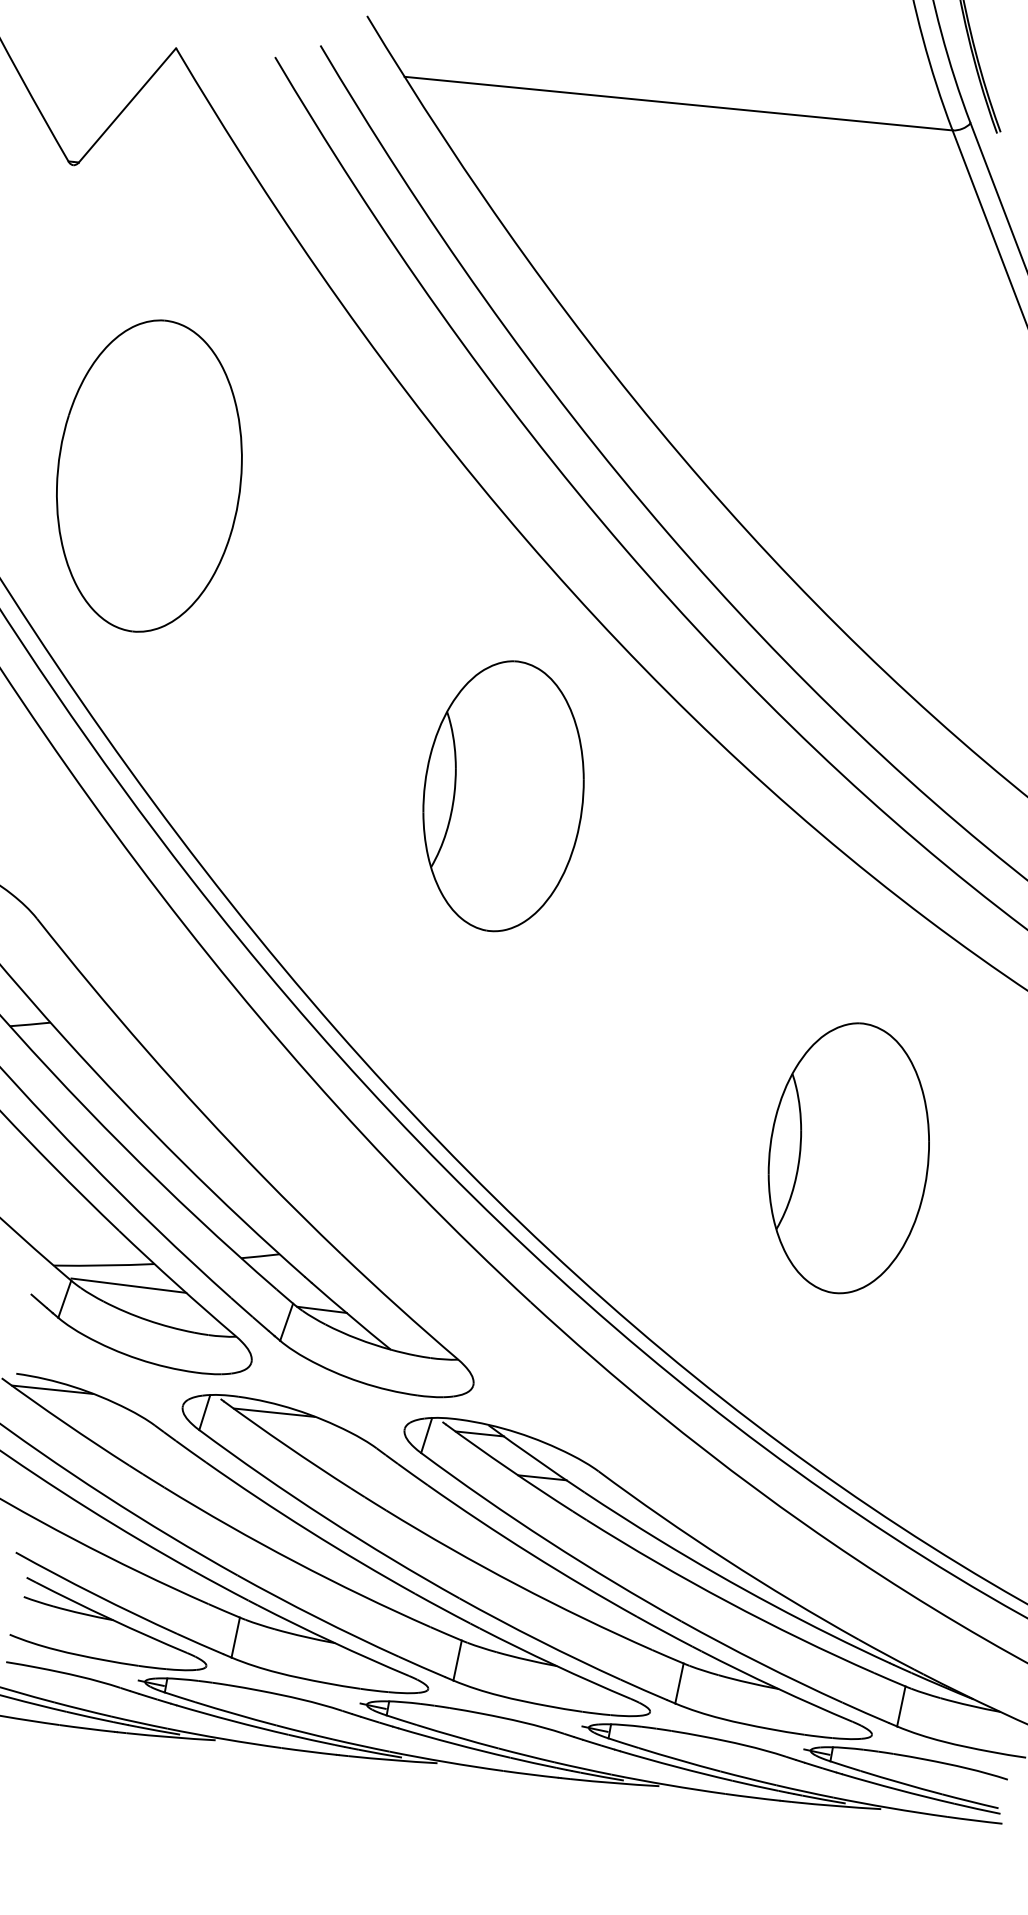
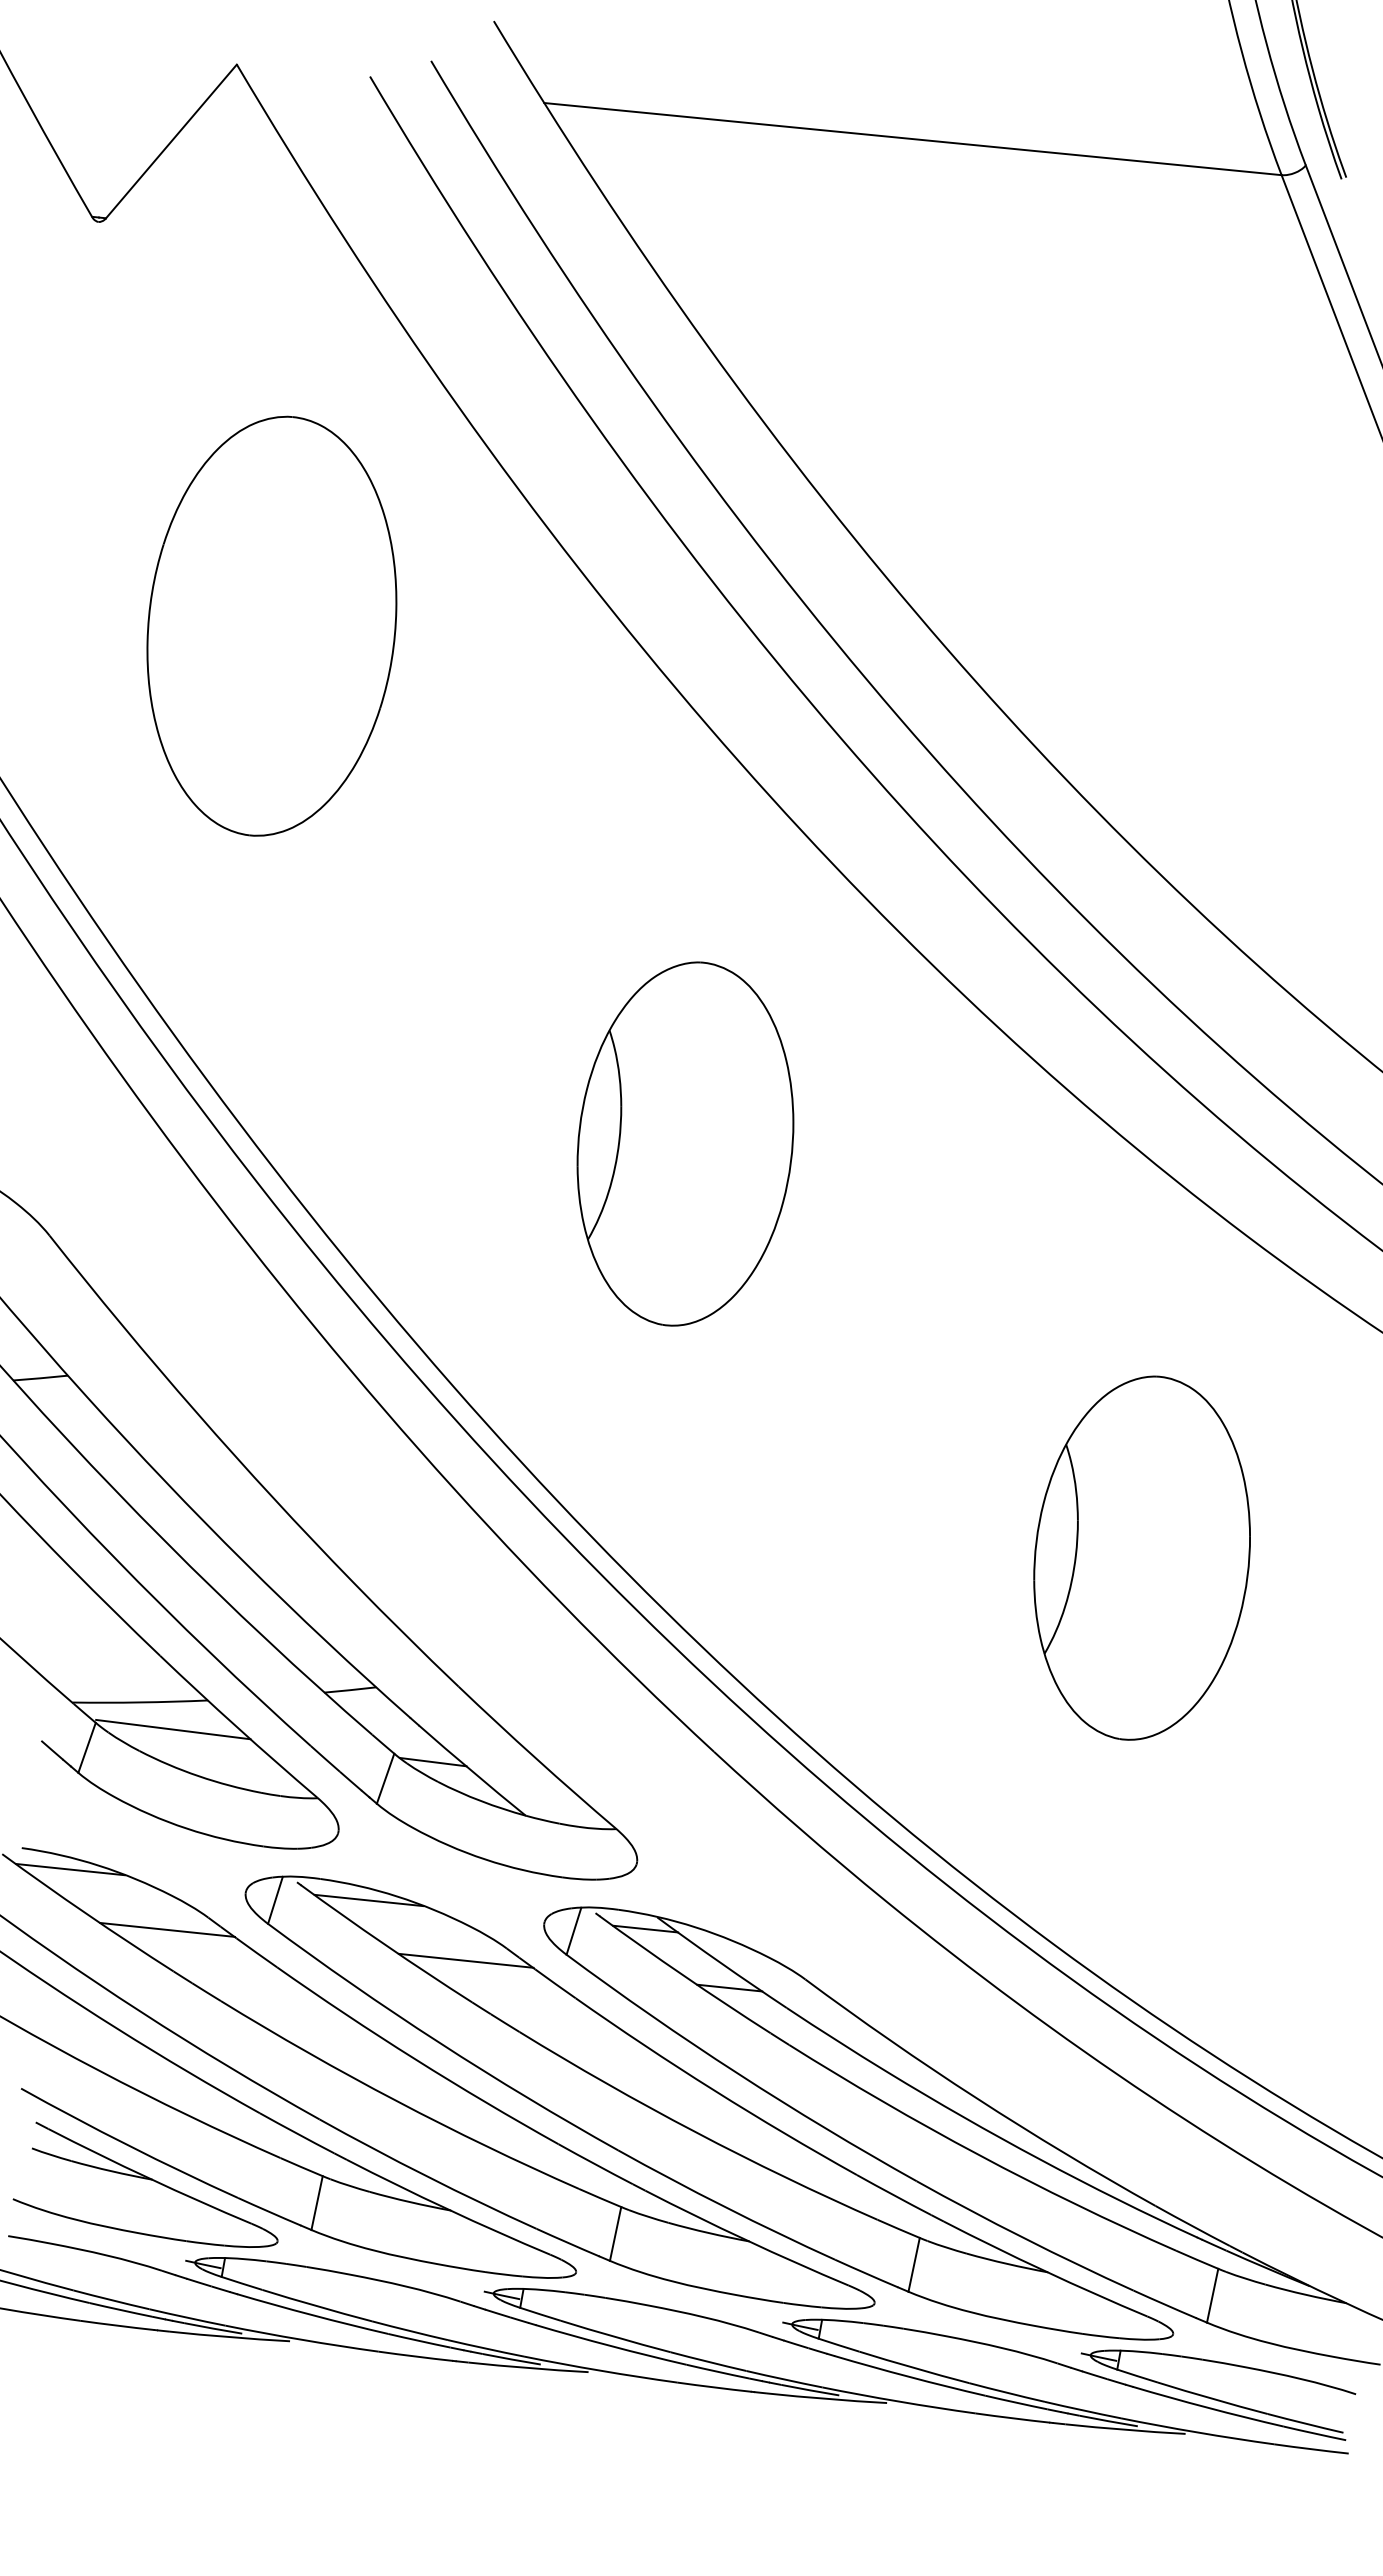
part: (149, 475) -> (271, 625), moved
part: (503, 795) -> (685, 1143), moved
line: (124, 1434) -> (167, 1929), added
line: (346, 1457) -> (465, 1960), added

